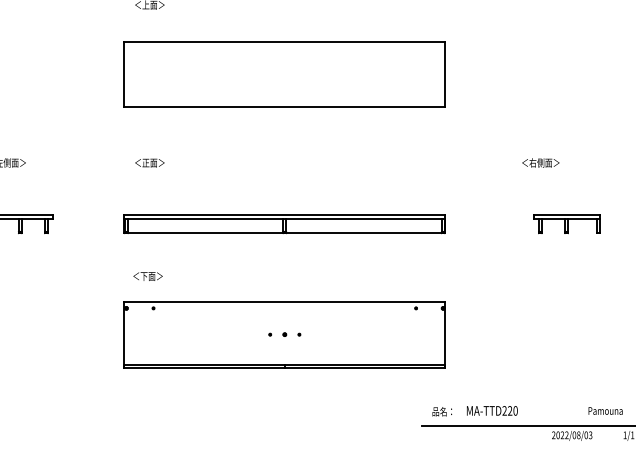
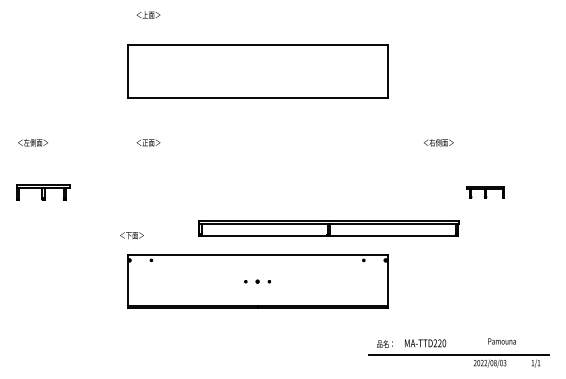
text: (540, 162) -> (438, 142), moved
part: (284, 224) -> (328, 228), moved
part: (566, 224) -> (485, 192), size x0.7
text: (147, 276) -> (131, 235), moved
text: (604, 411) -> (501, 341), moved

